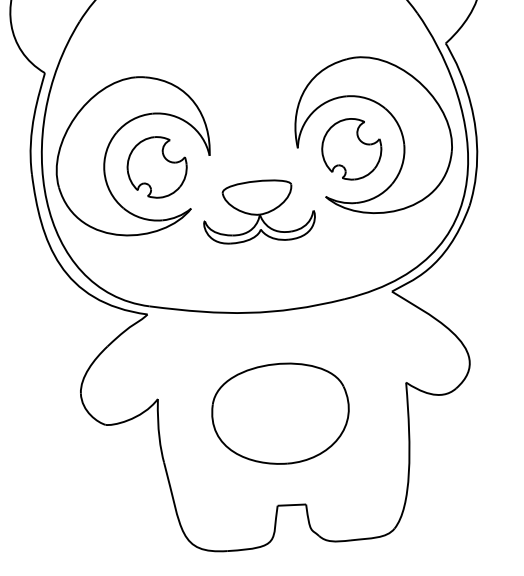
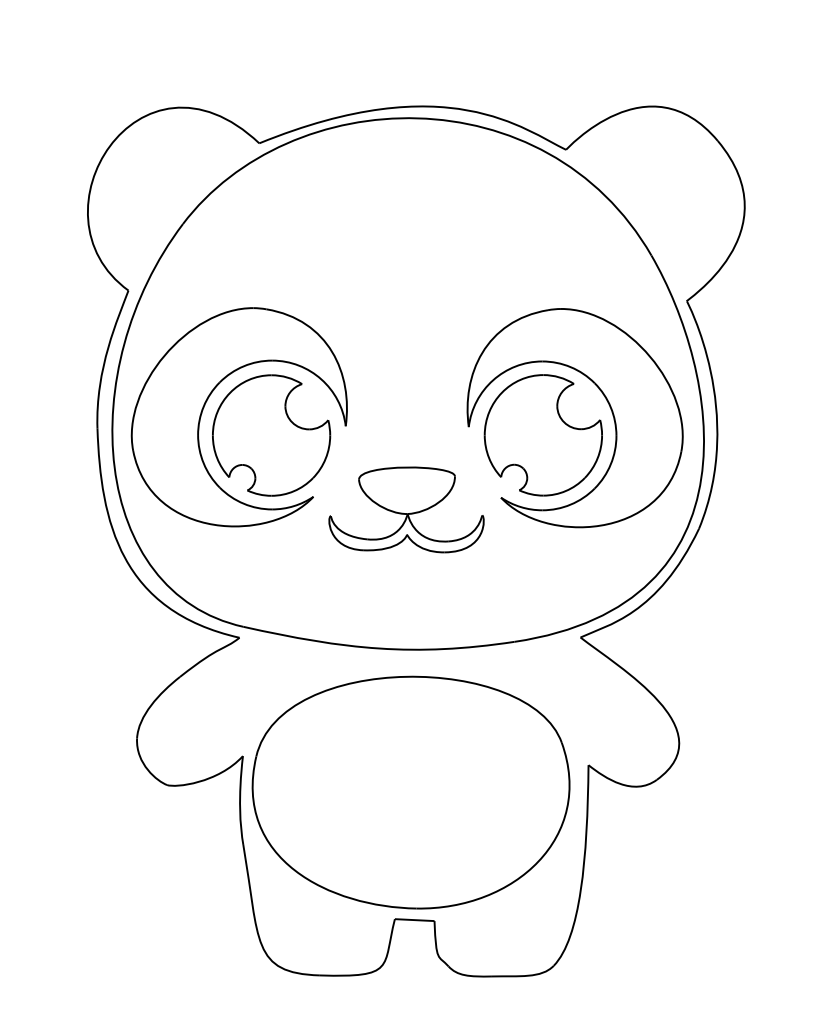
part: (351, 149) -> (542, 435), size x1.43
part: (157, 167) -> (271, 435), size x1.43
part: (280, 413) -> (410, 792), size x1.67

